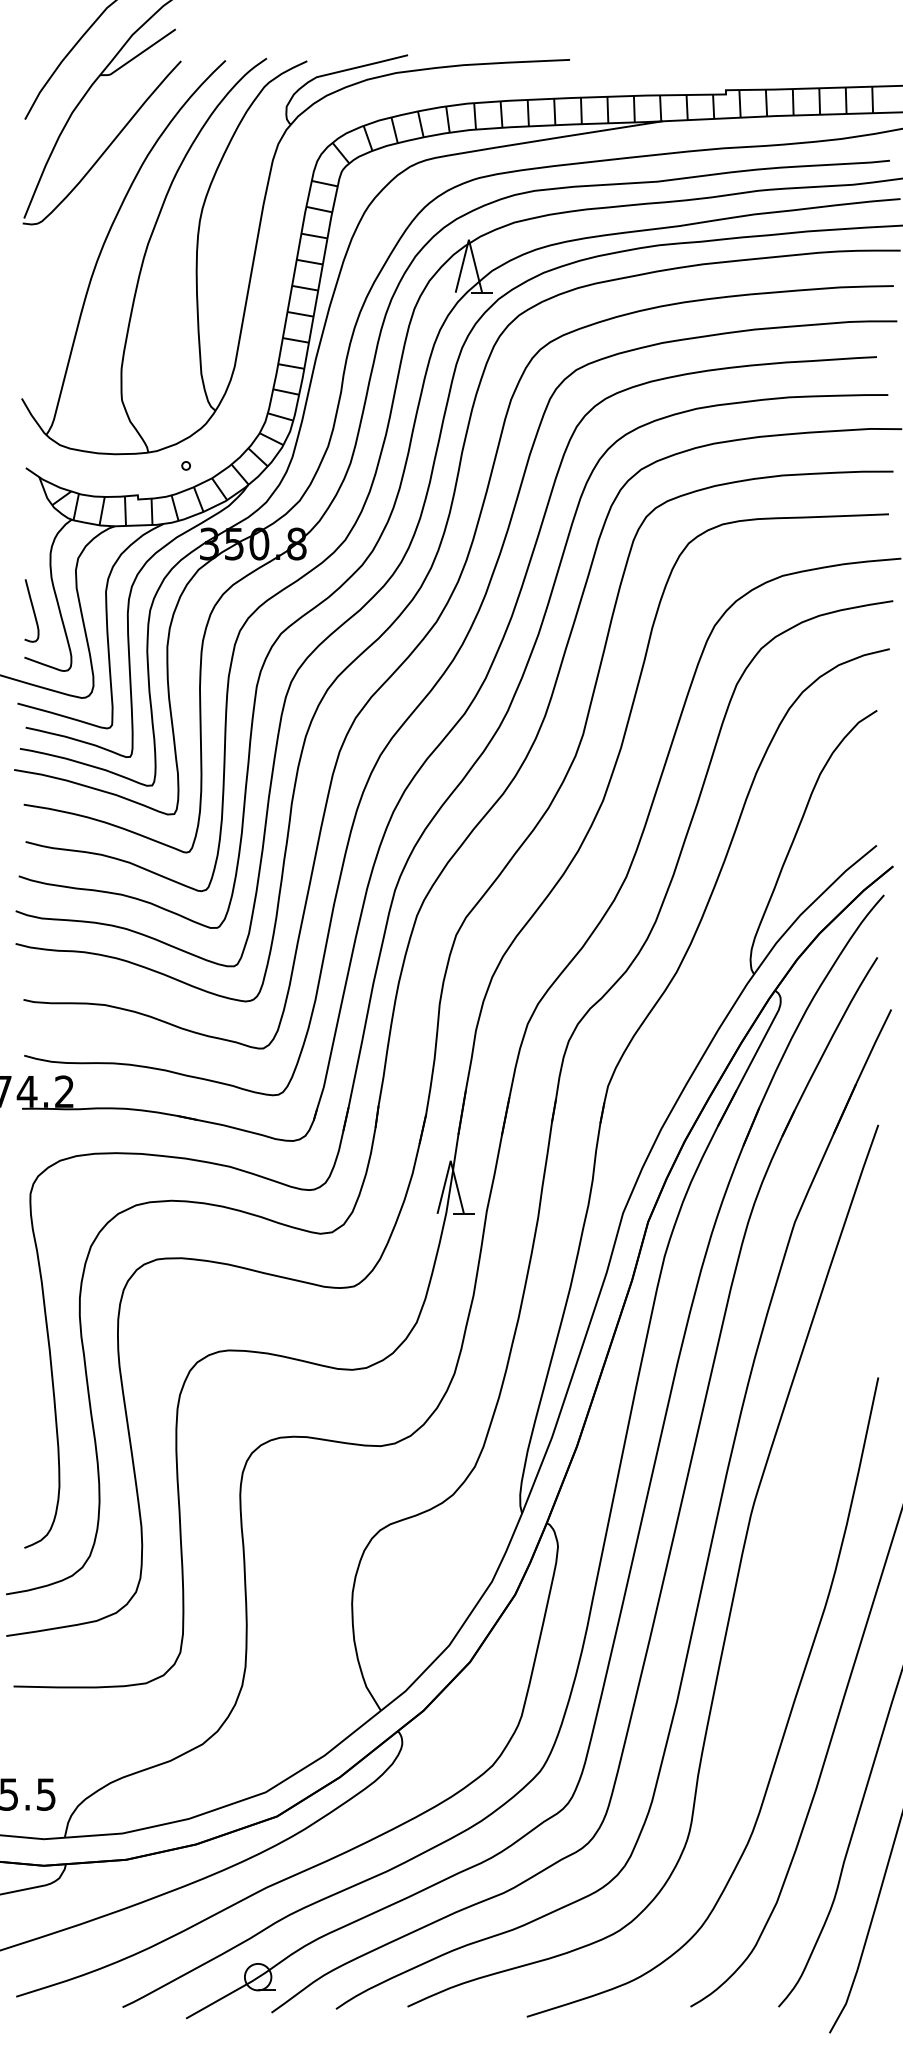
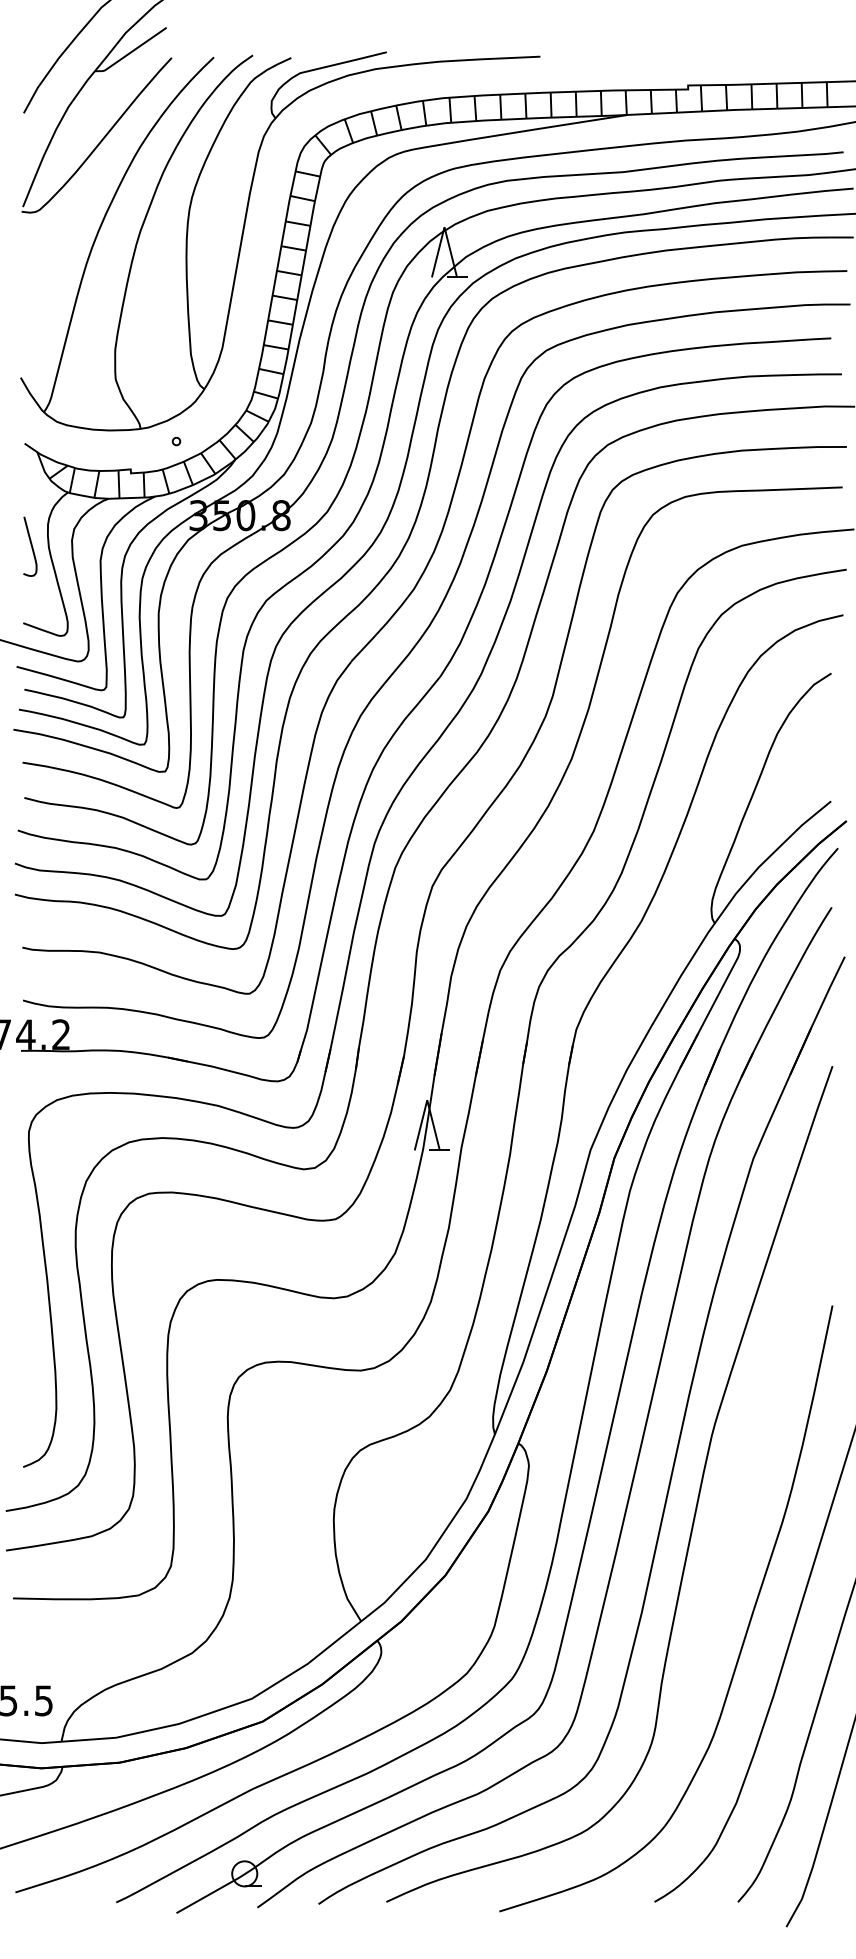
curve: (32, 610) -> (30, 546), moved

